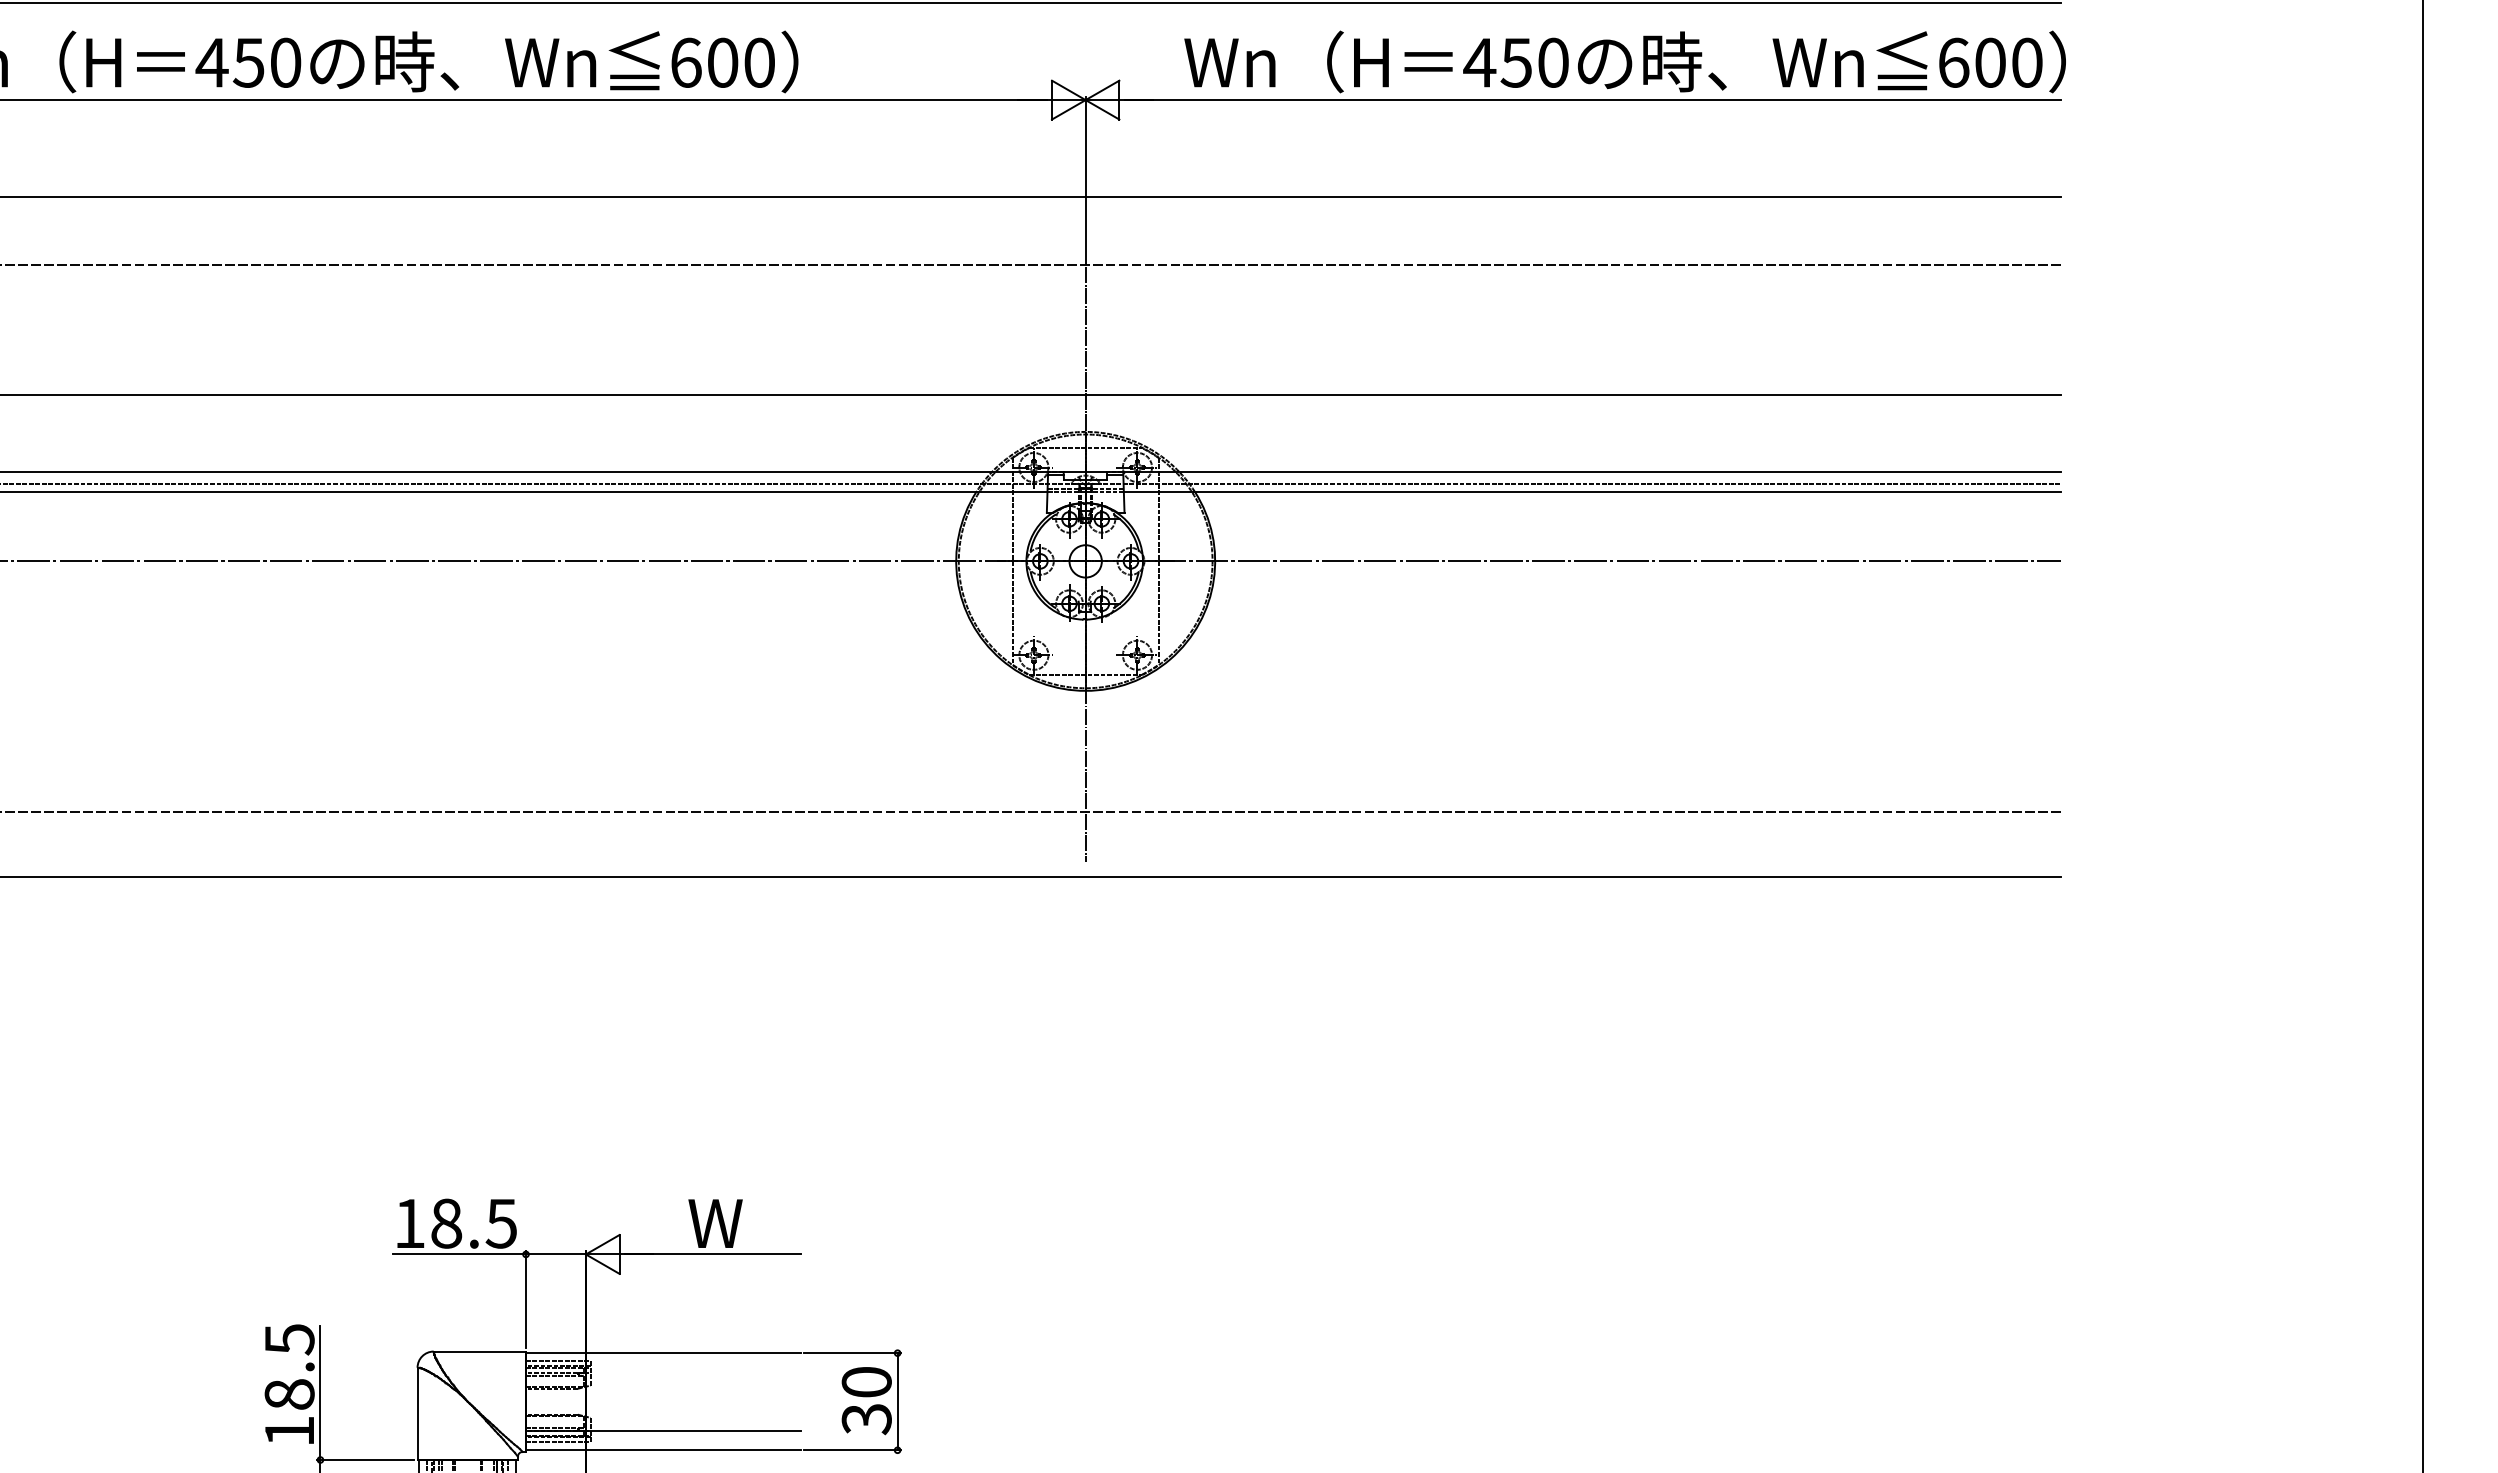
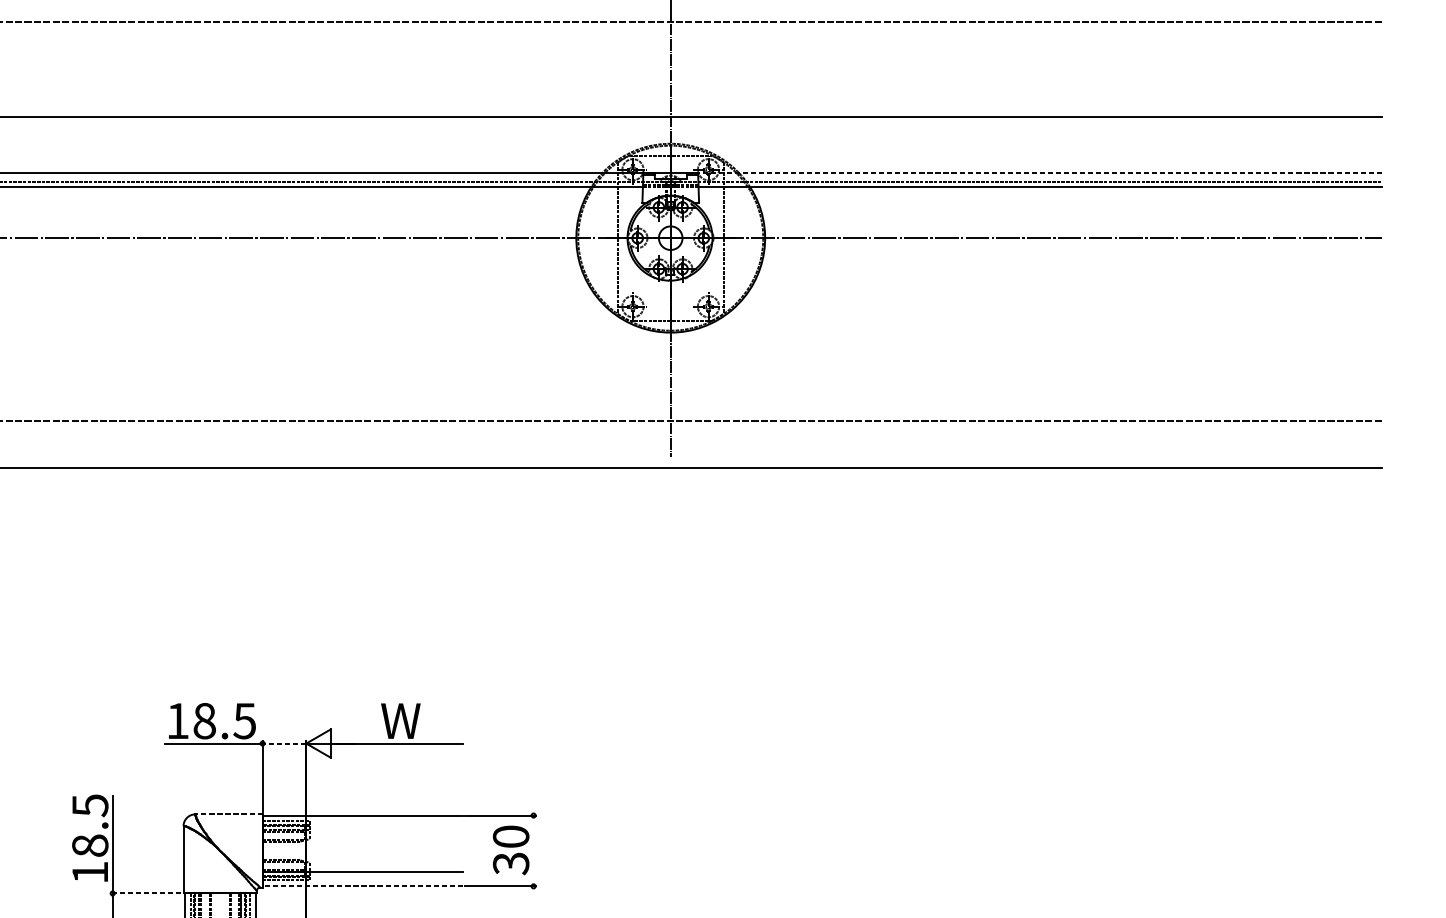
line: (1591, 472) -> (1039, 173), solid -> dashed
line: (555, 1254) -> (284, 743), solid -> dashed
line: (479, 1351) -> (228, 814), solid -> dashed
line: (897, 1401) -> (533, 850), removed
line: (662, 1450) -> (362, 886), solid -> dashed
line: (365, 1459) -> (145, 893), solid -> dashed

